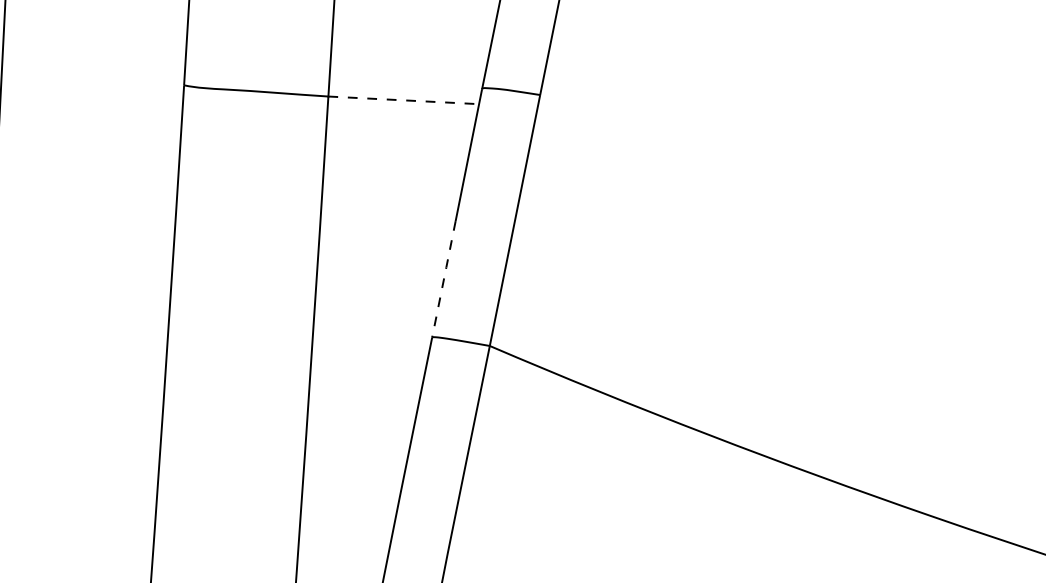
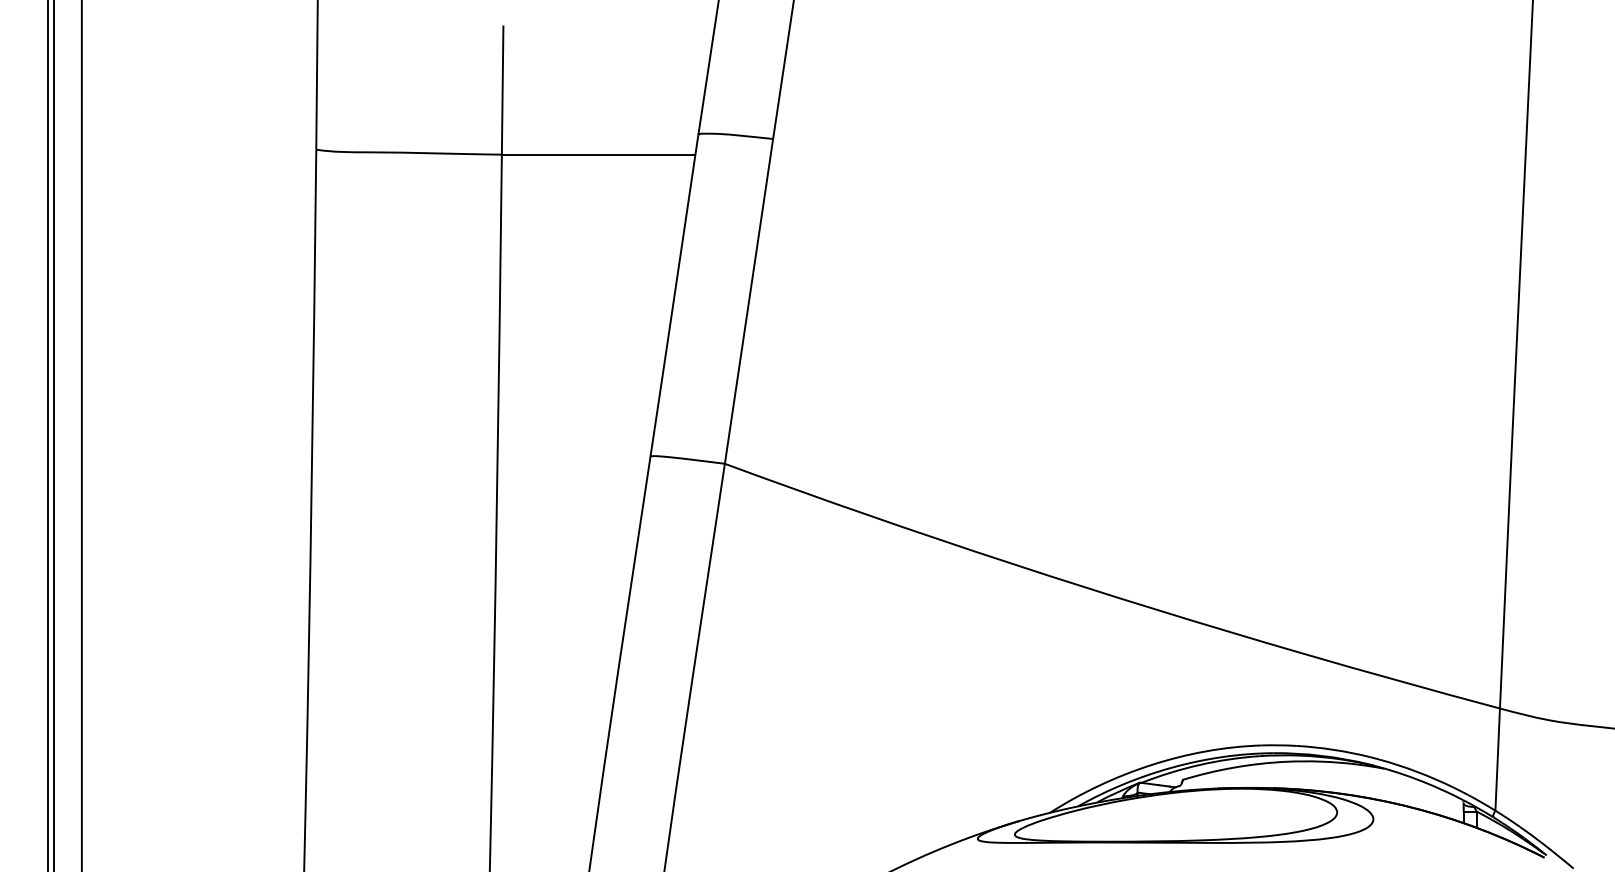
line: (403, 100) -> (598, 154), dashed -> solid
line: (443, 279) -> (661, 381), dashed -> solid

